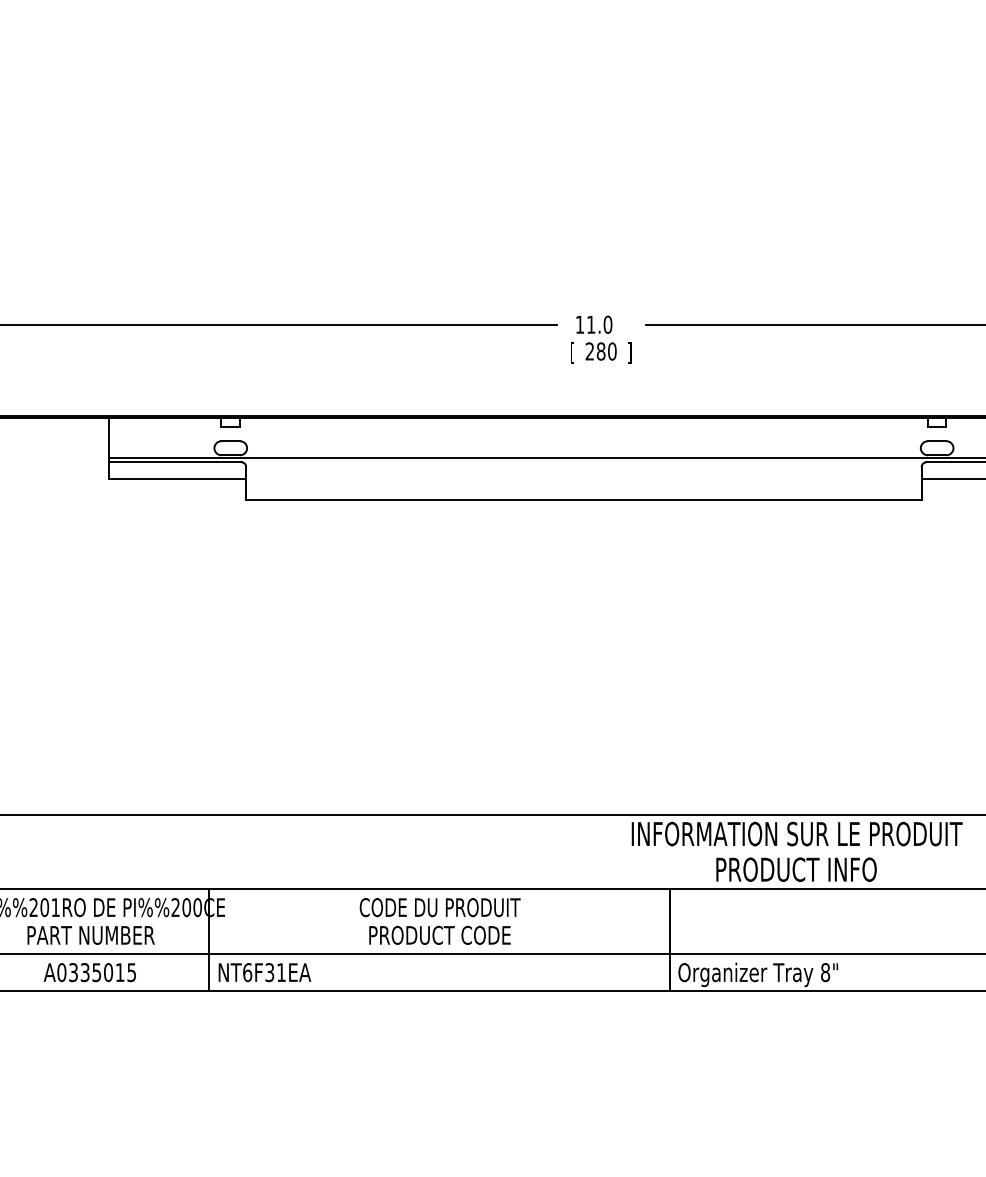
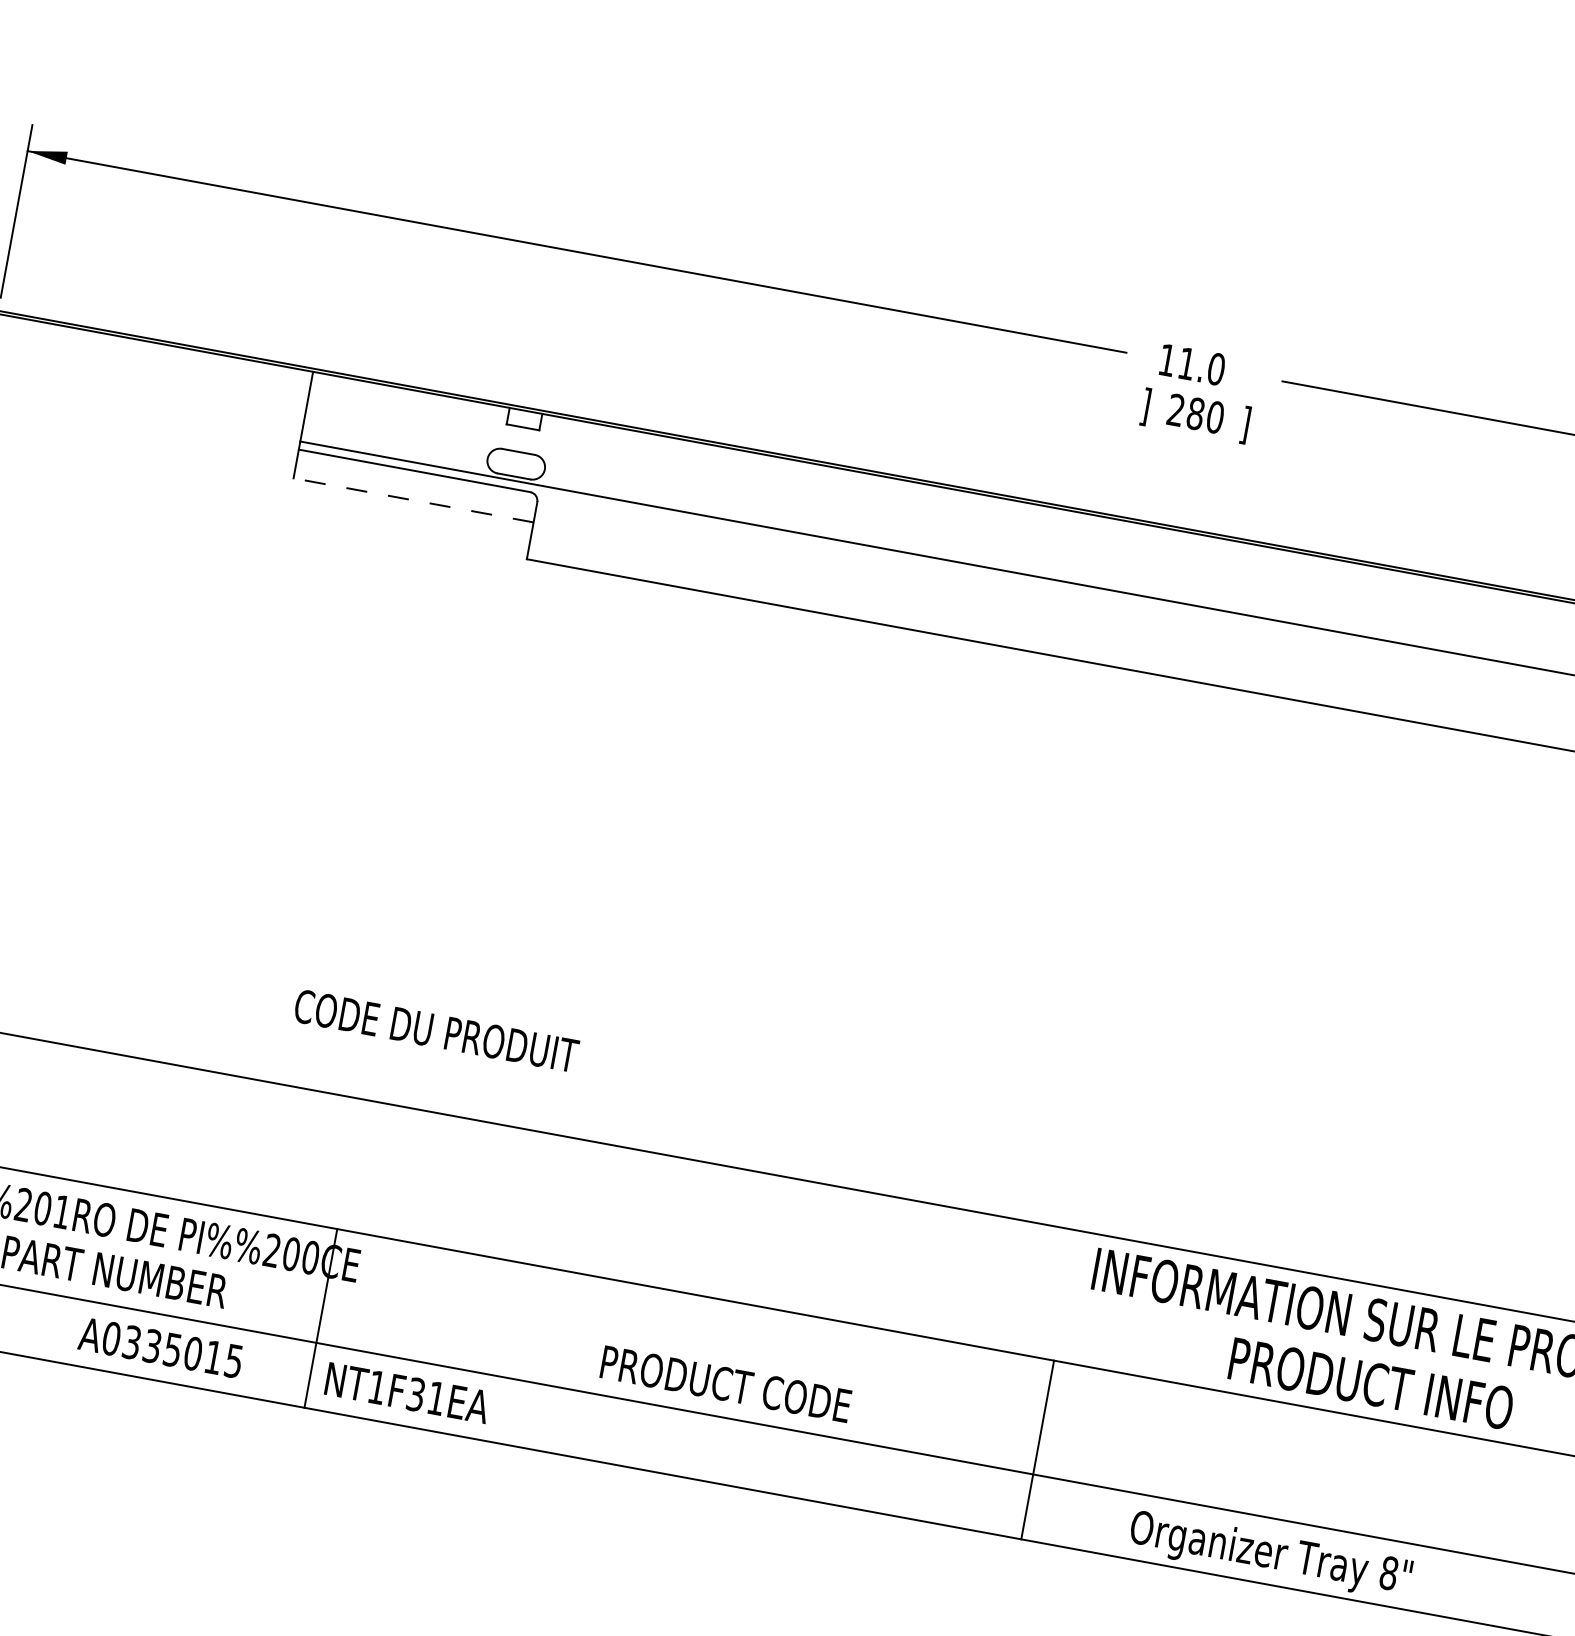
text: (572, 352) -> (1145, 406), [ -> ]
line: (177, 478) -> (413, 499), solid -> dashed
text: (439, 907) -> (435, 1030), moved
line: (669, 940) -> (1036, 1450), moved
text: (89, 972) -> (160, 1347), moved
text: (247, 972) -> (377, 1387), NT6F31EA -> NT1F31EA

